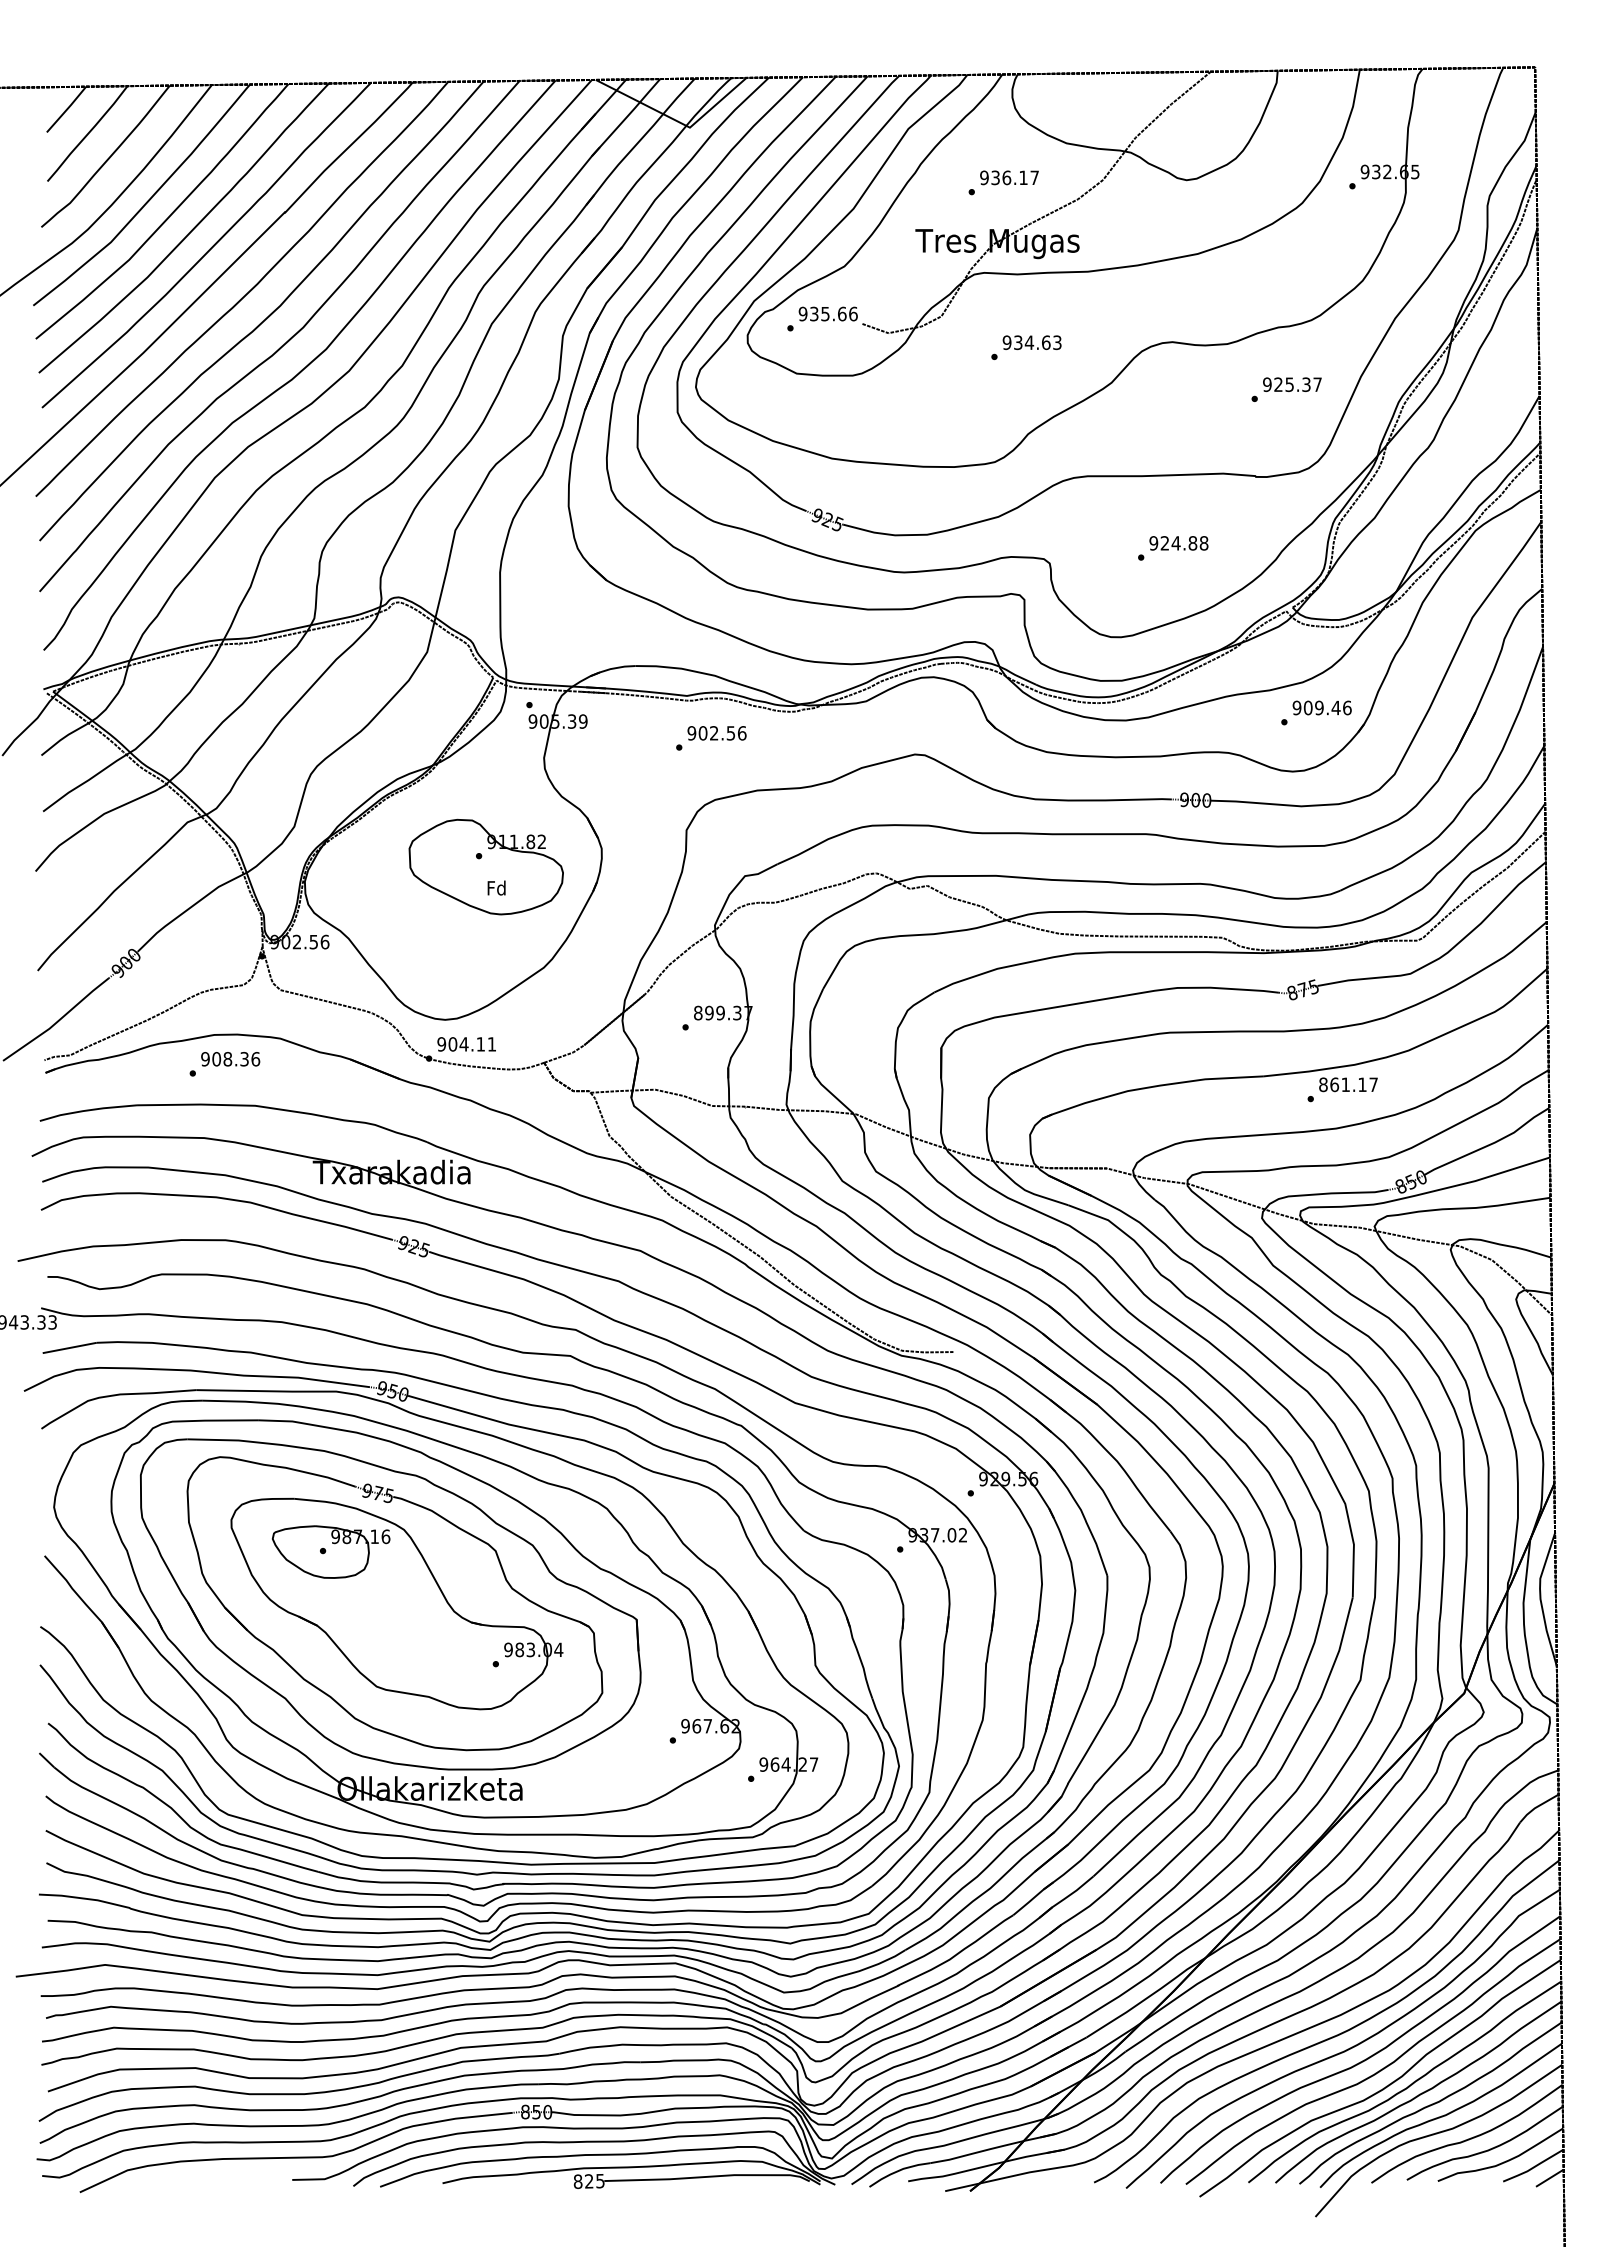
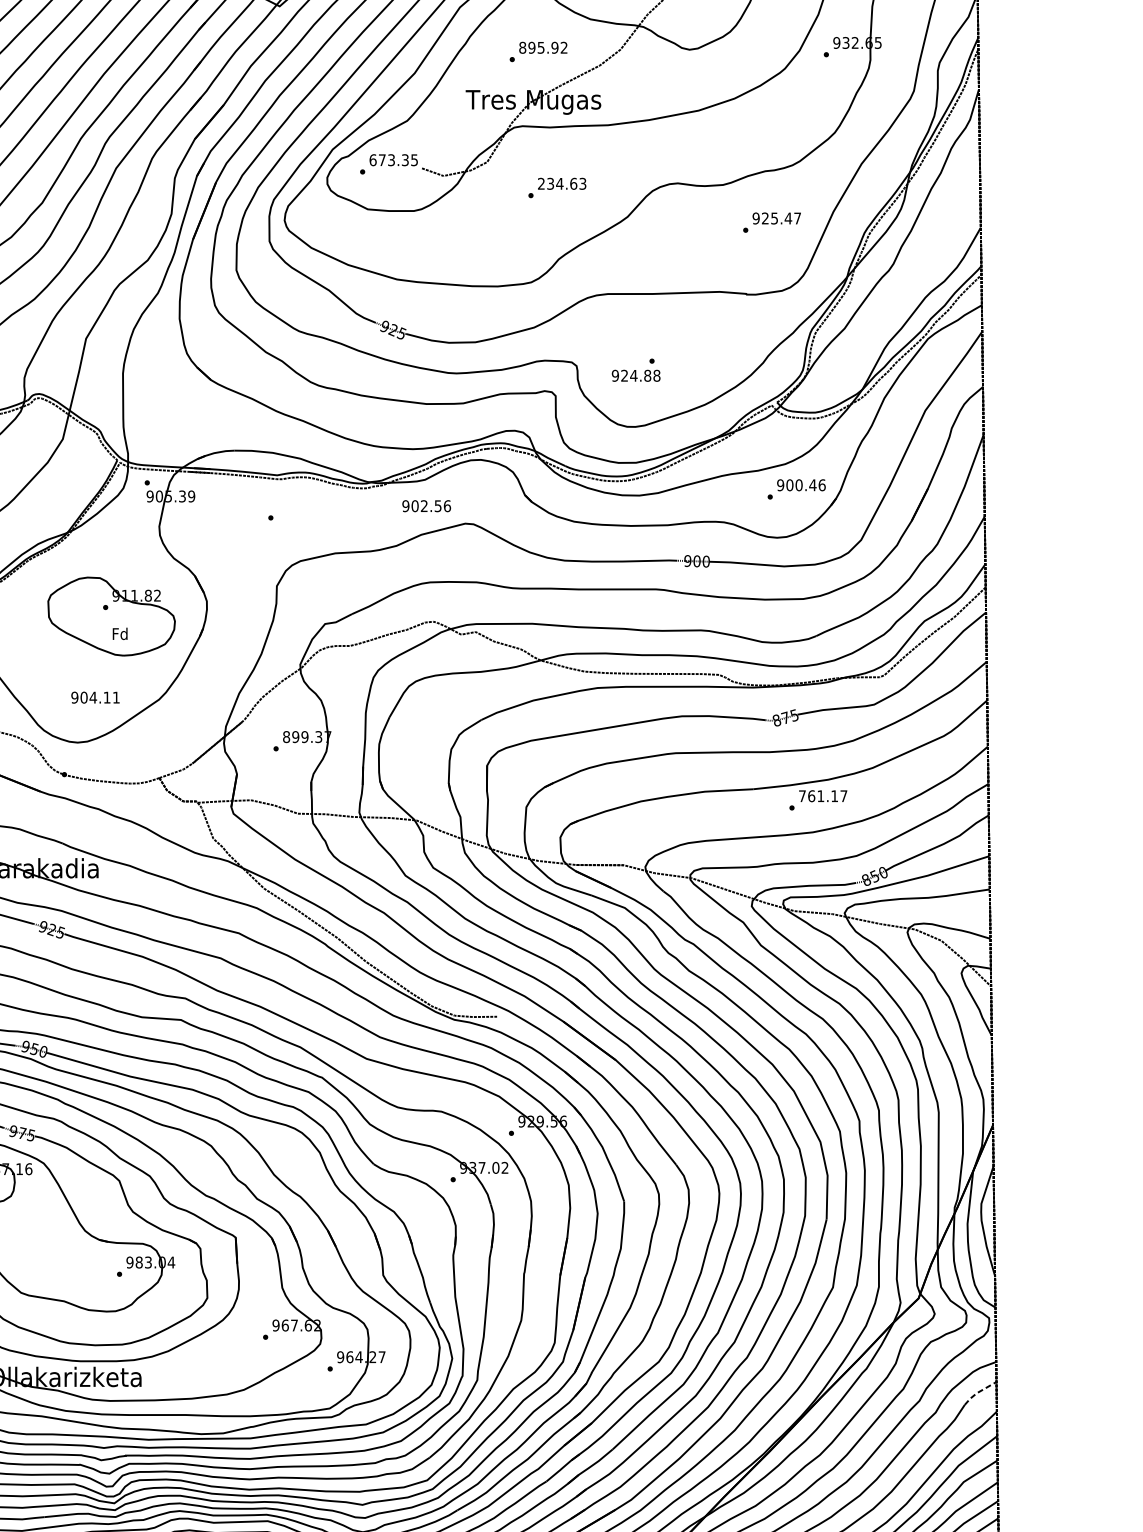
text: (1009, 177) -> (543, 47), 936.17 -> 895.92
text: (827, 313) -> (393, 159), 935.66 -> 673.35
text: (1006, 342) -> (540, 183), 934.63 -> 234.63
text: (1306, 384) -> (788, 218), 925.37 -> 925.47
text: (1178, 543) -> (635, 375), moved
text: (1319, 708) -> (799, 485), 909.46 -> 900.46
text: (716, 733) -> (426, 506), moved
text: (466, 1044) -> (95, 697), moved
text: (1323, 1084) -> (802, 795), 861.17 -> 761.17
line: (1536, 1807) -> (978, 1392), solid -> dashed

